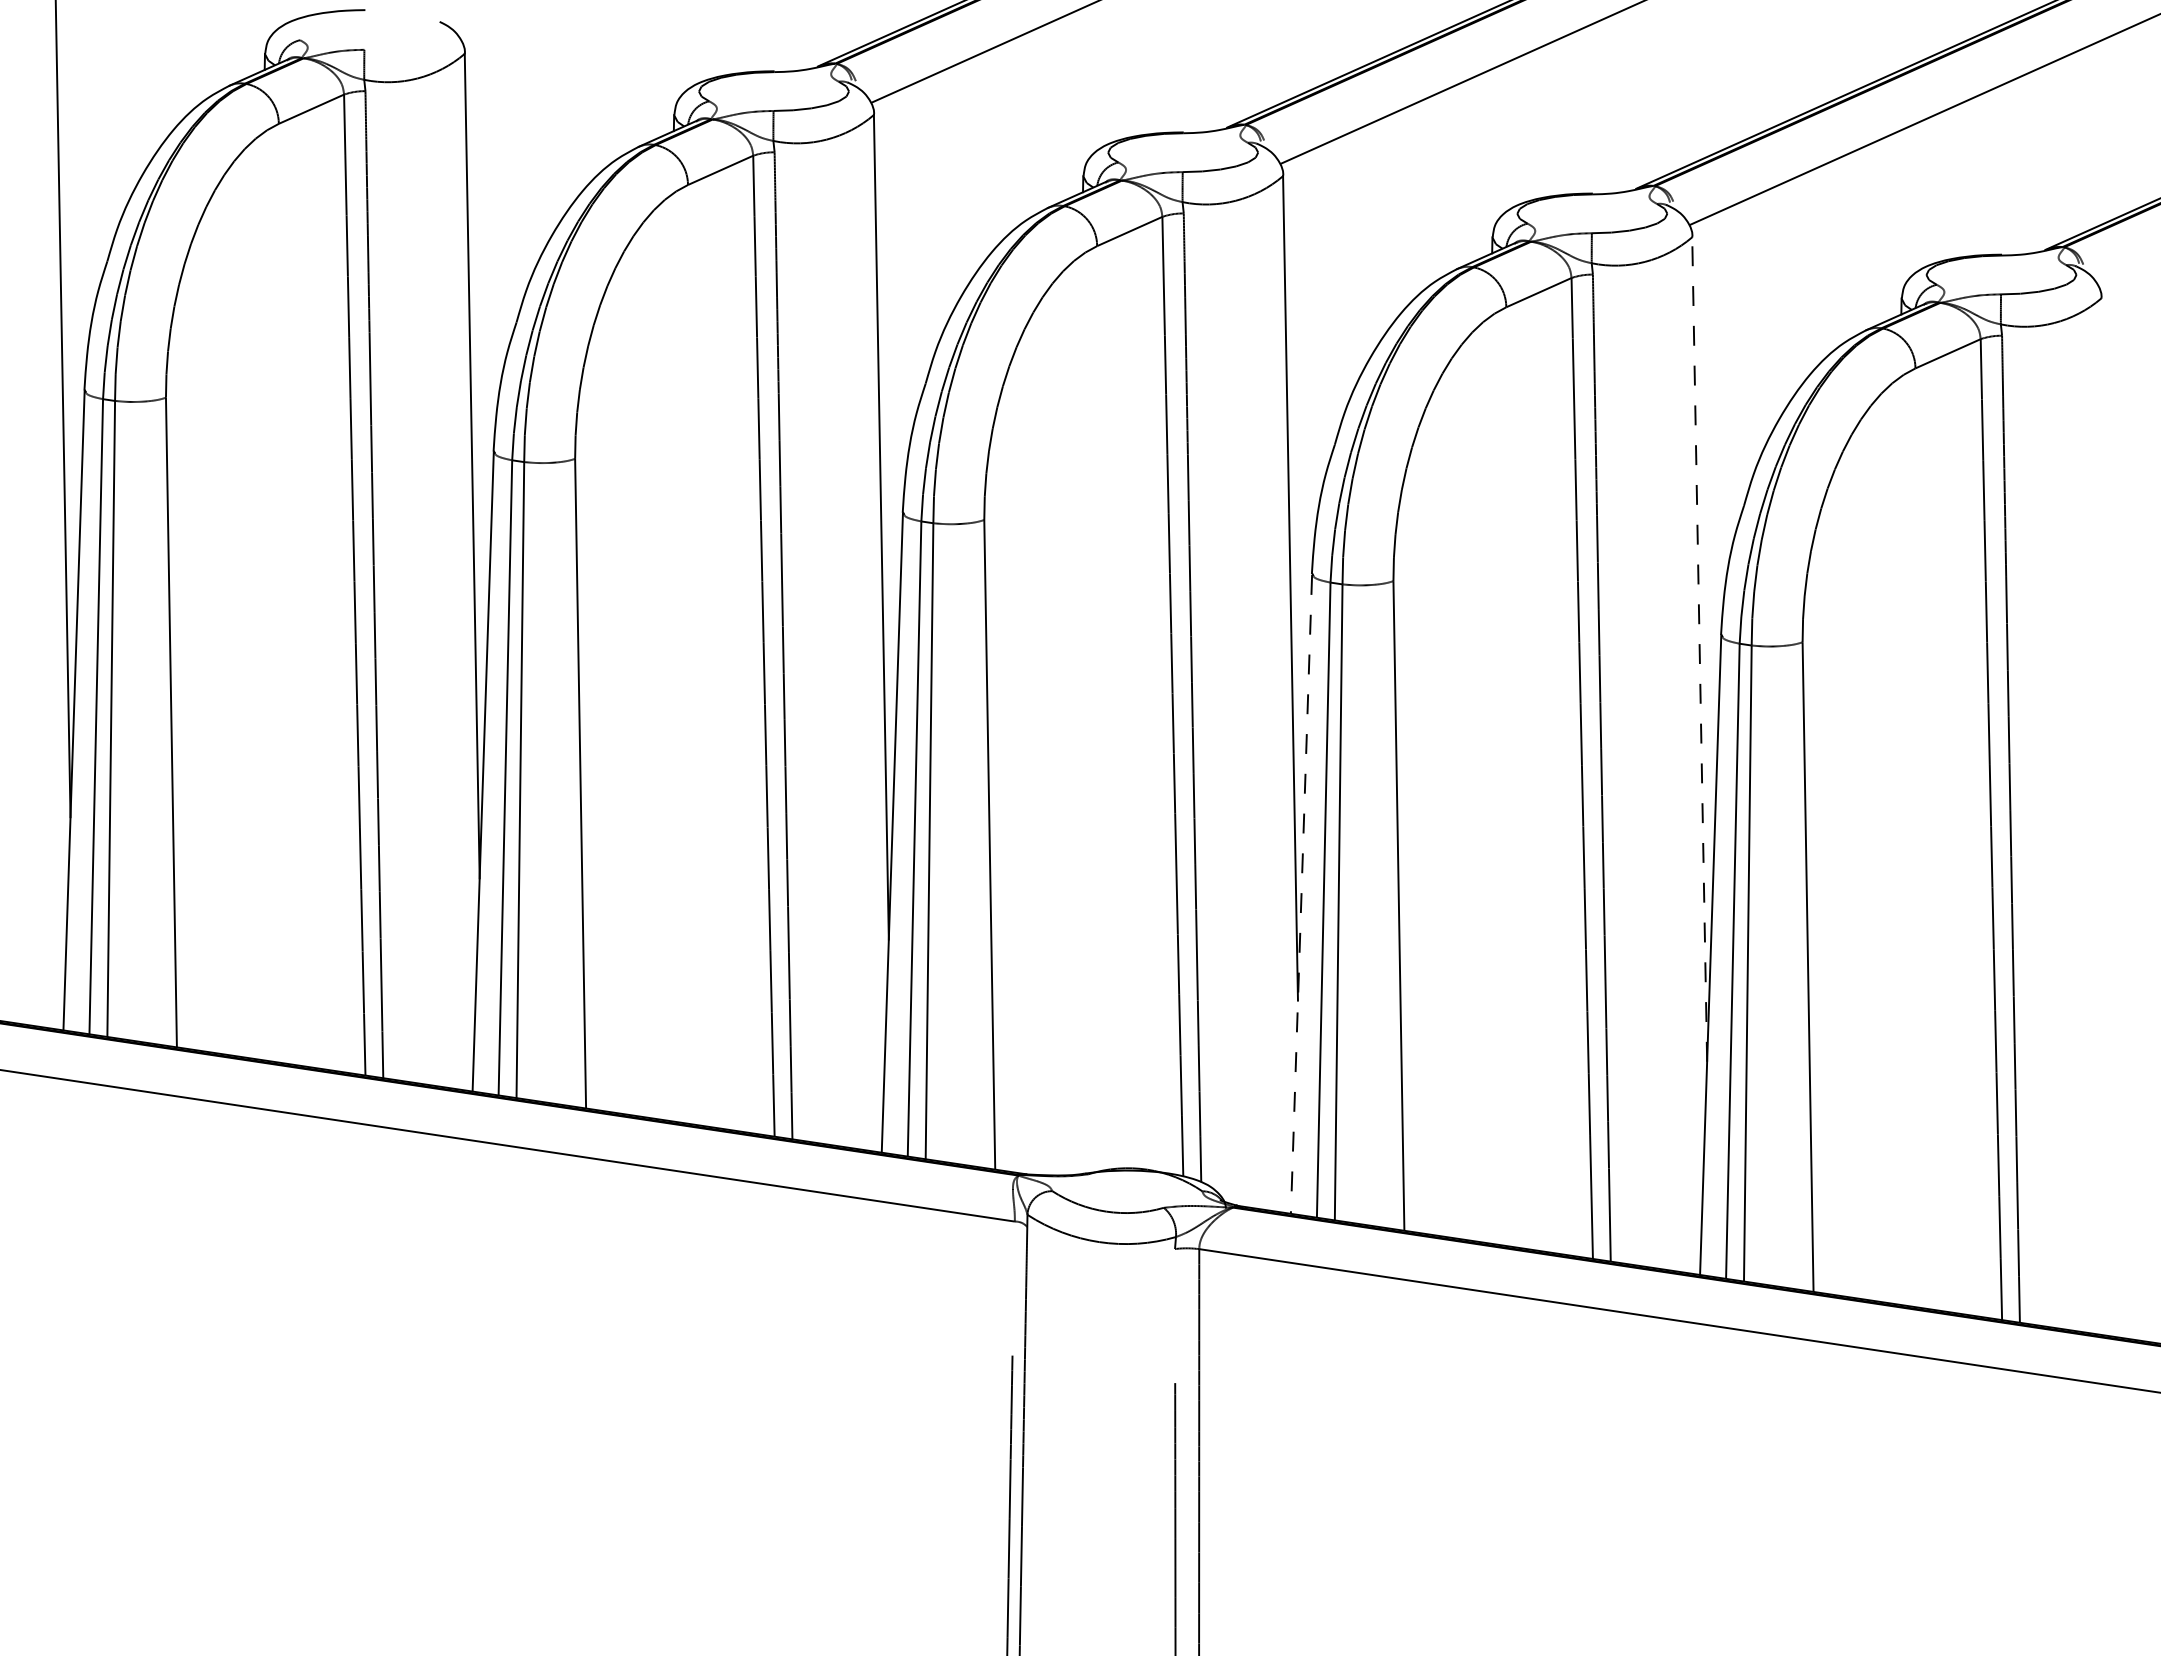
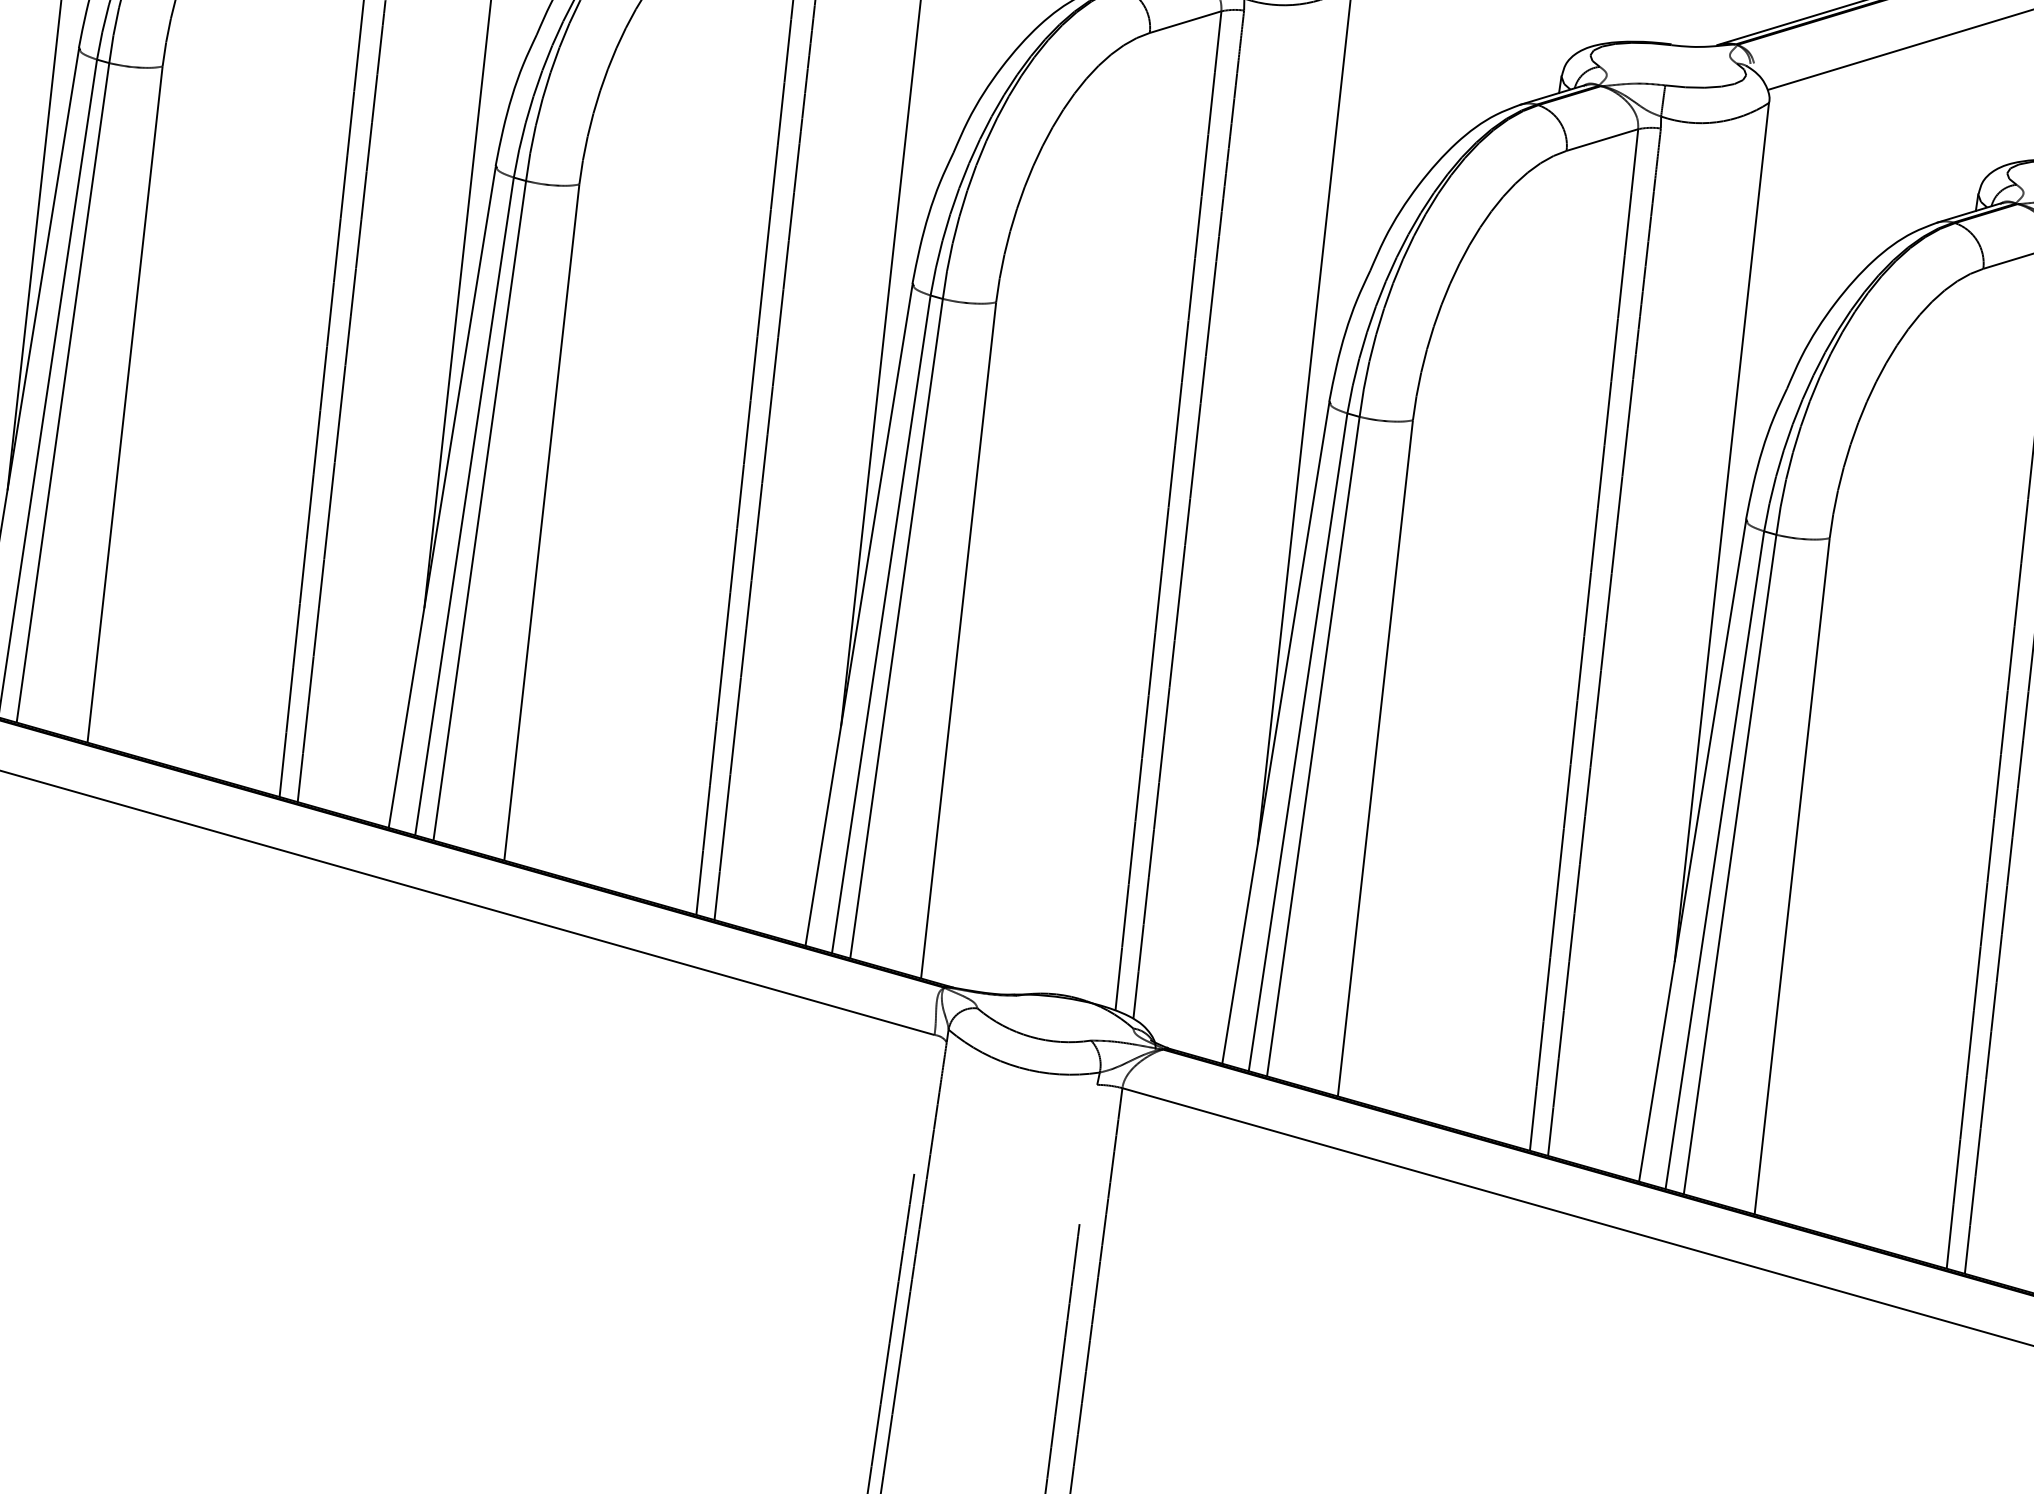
line: (1699, 649) -> (1721, 532), dashed -> solid
line: (1301, 894) -> (1275, 733), dashed -> solid

